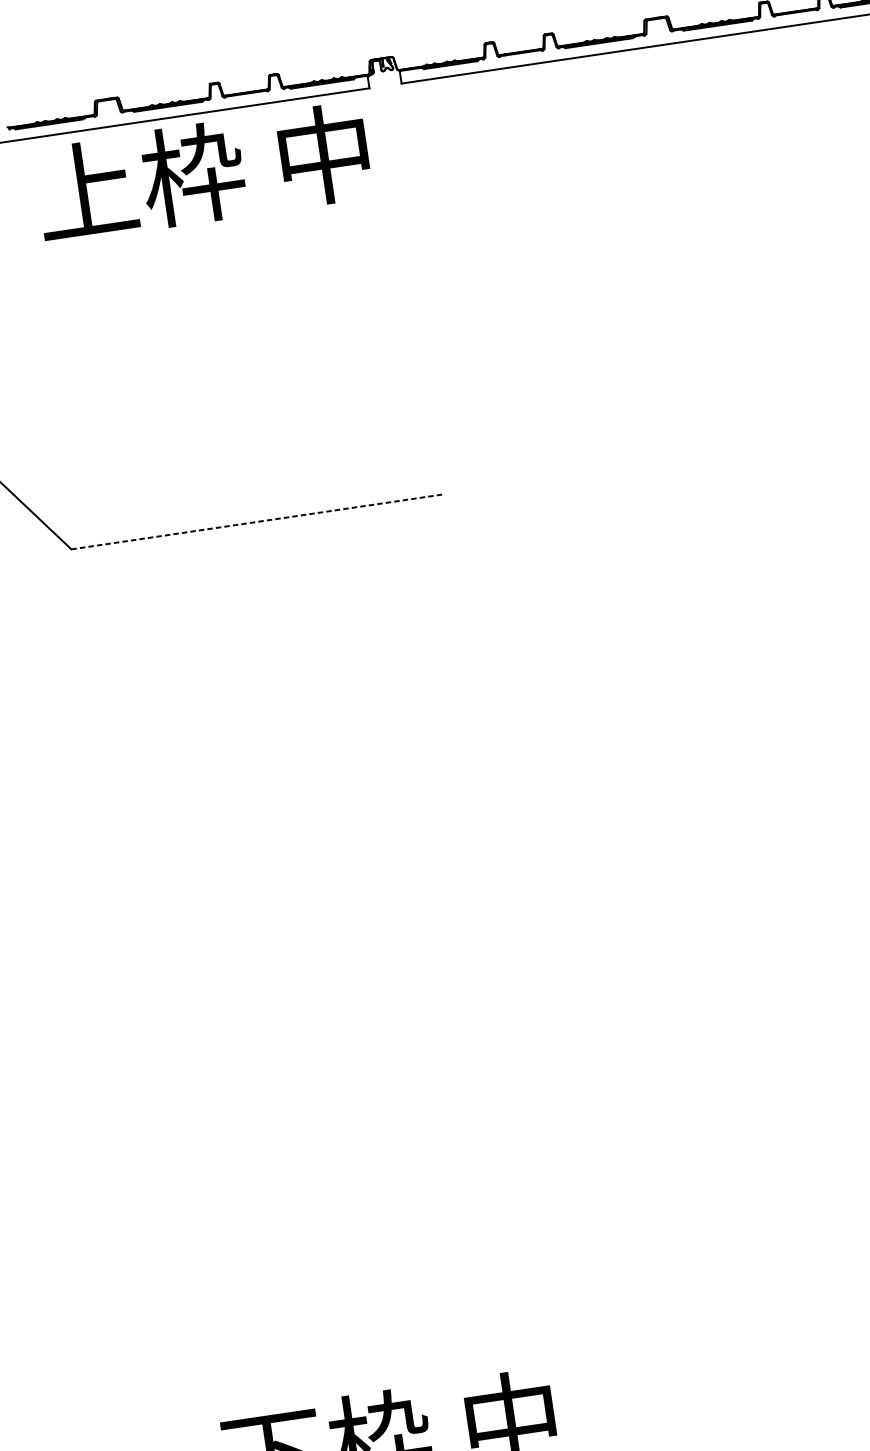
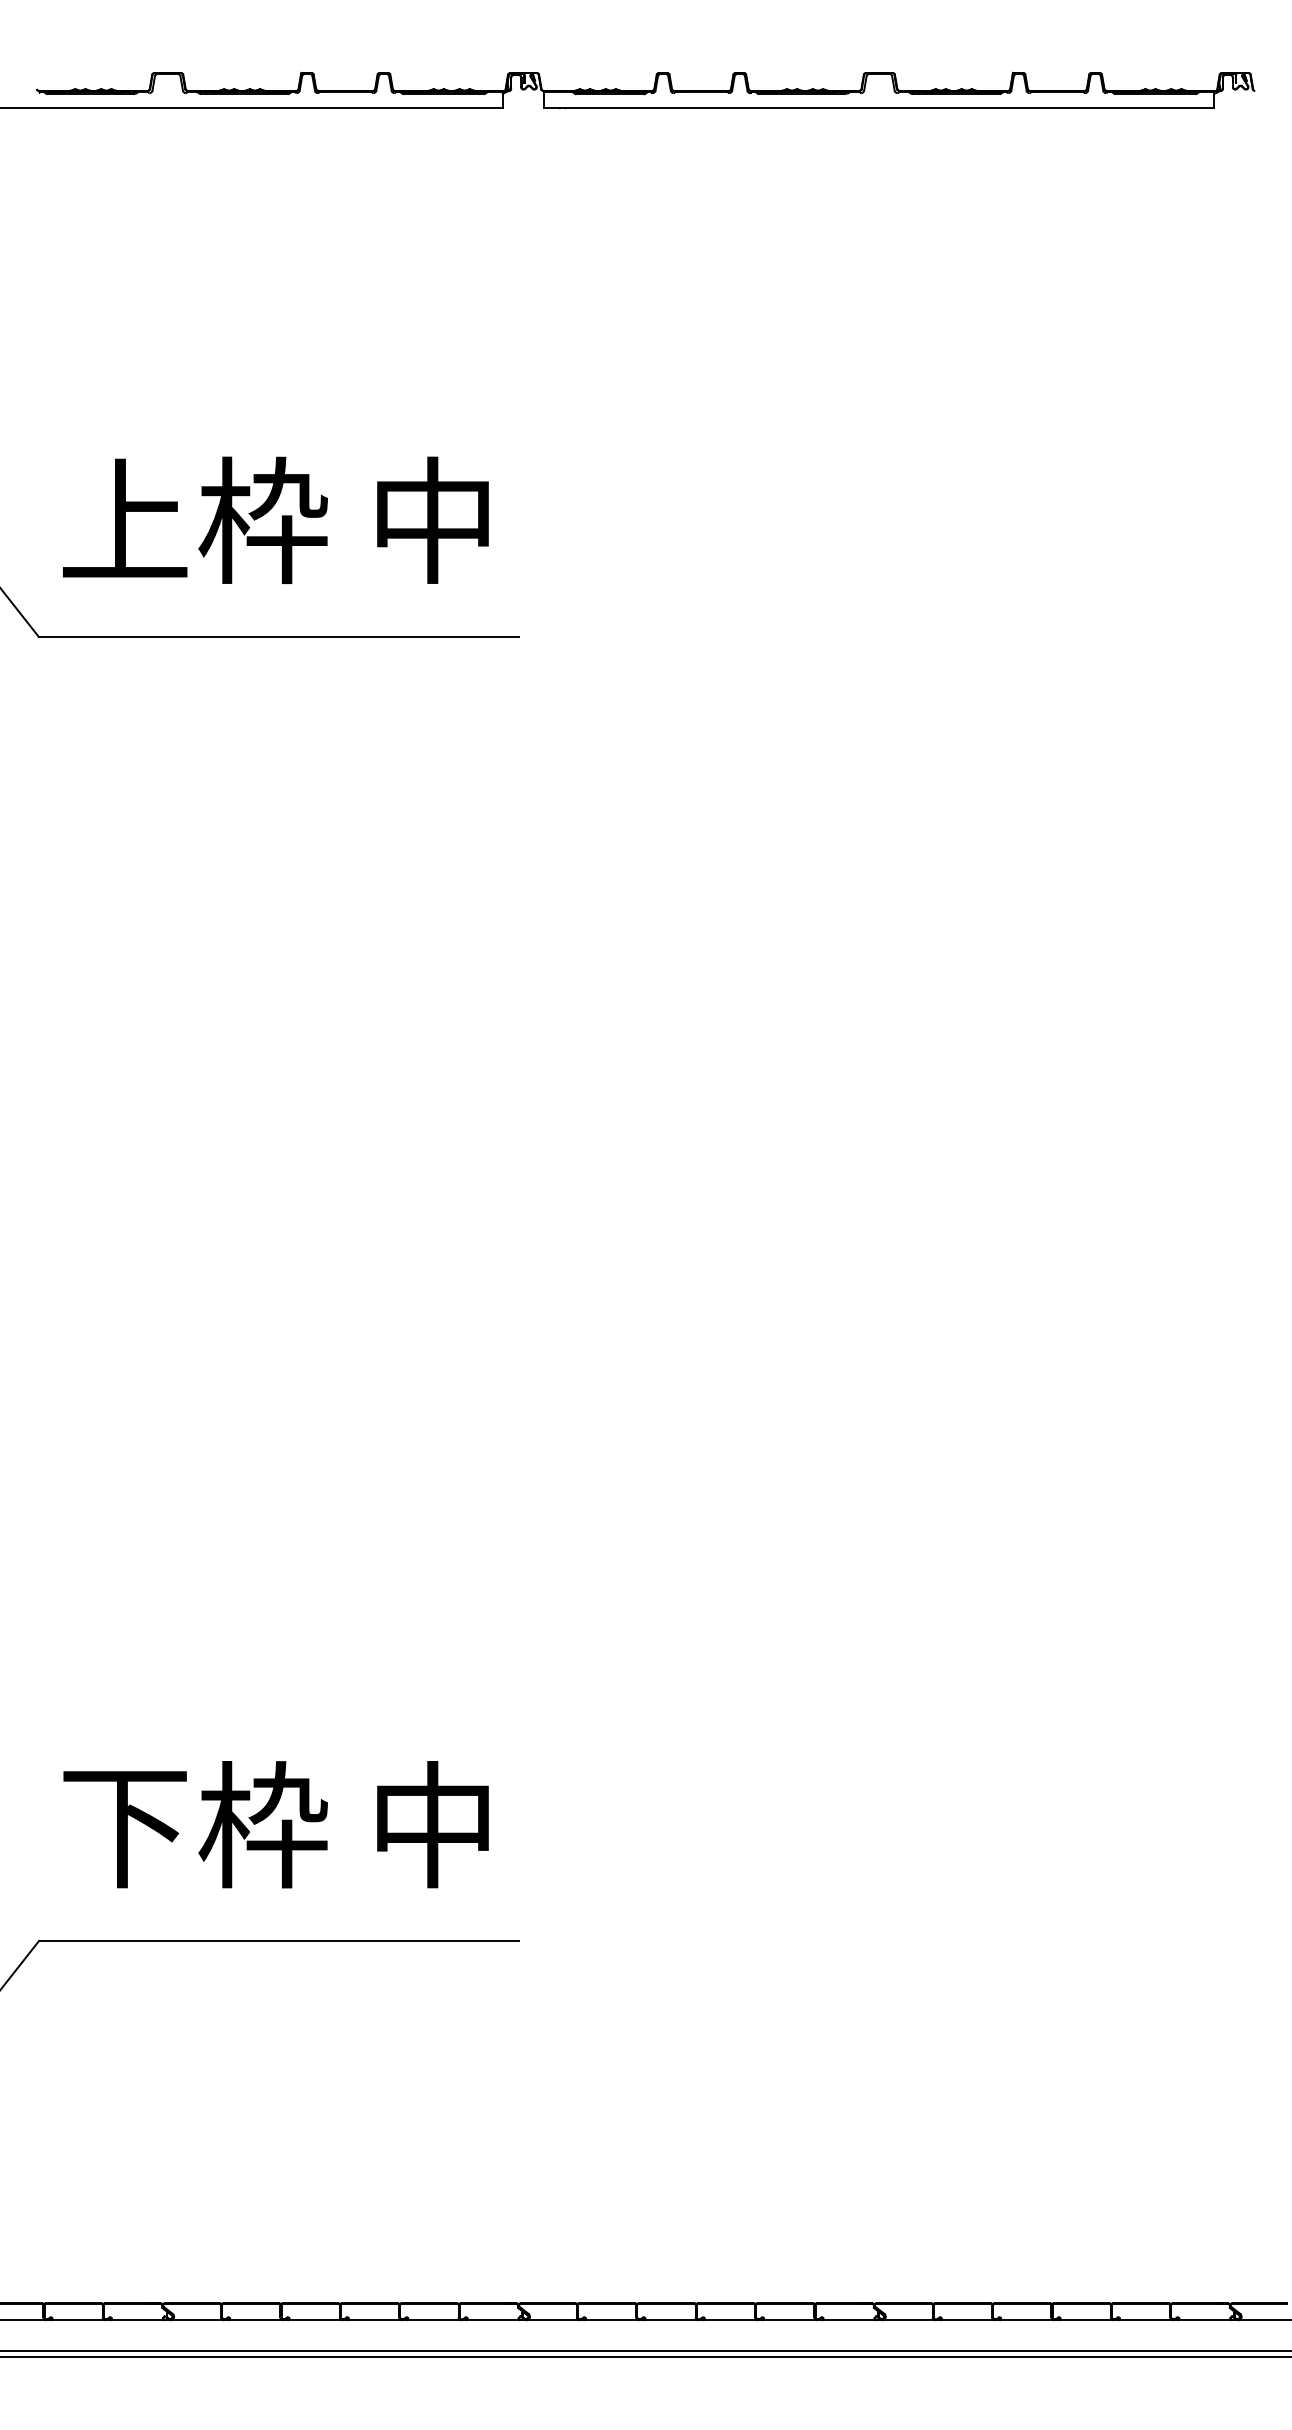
text: (202, 172) -> (275, 519), moved
line: (257, 521) -> (279, 636), dashed -> solid

